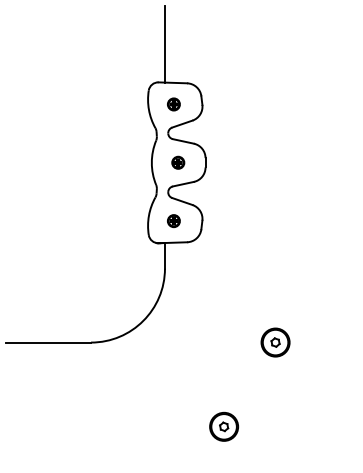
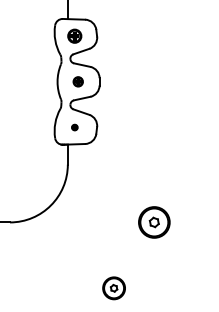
part: (173, 104) -> (74, 36), size x1.4
part: (173, 221) -> (74, 127), size x0.6
part: (275, 342) -> (154, 222), size x1.4

